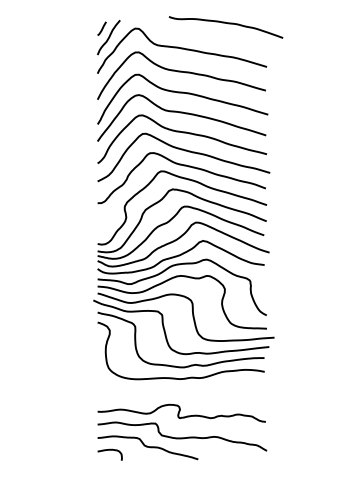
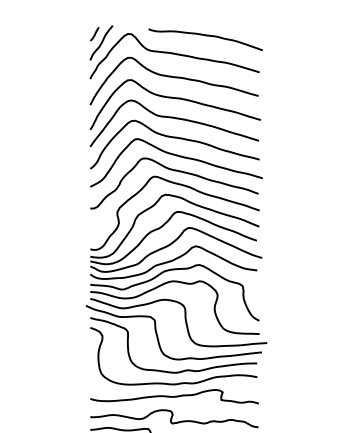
curve: (225, 23) -> (205, 35), moved
curve: (181, 390) -> (174, 395), added

